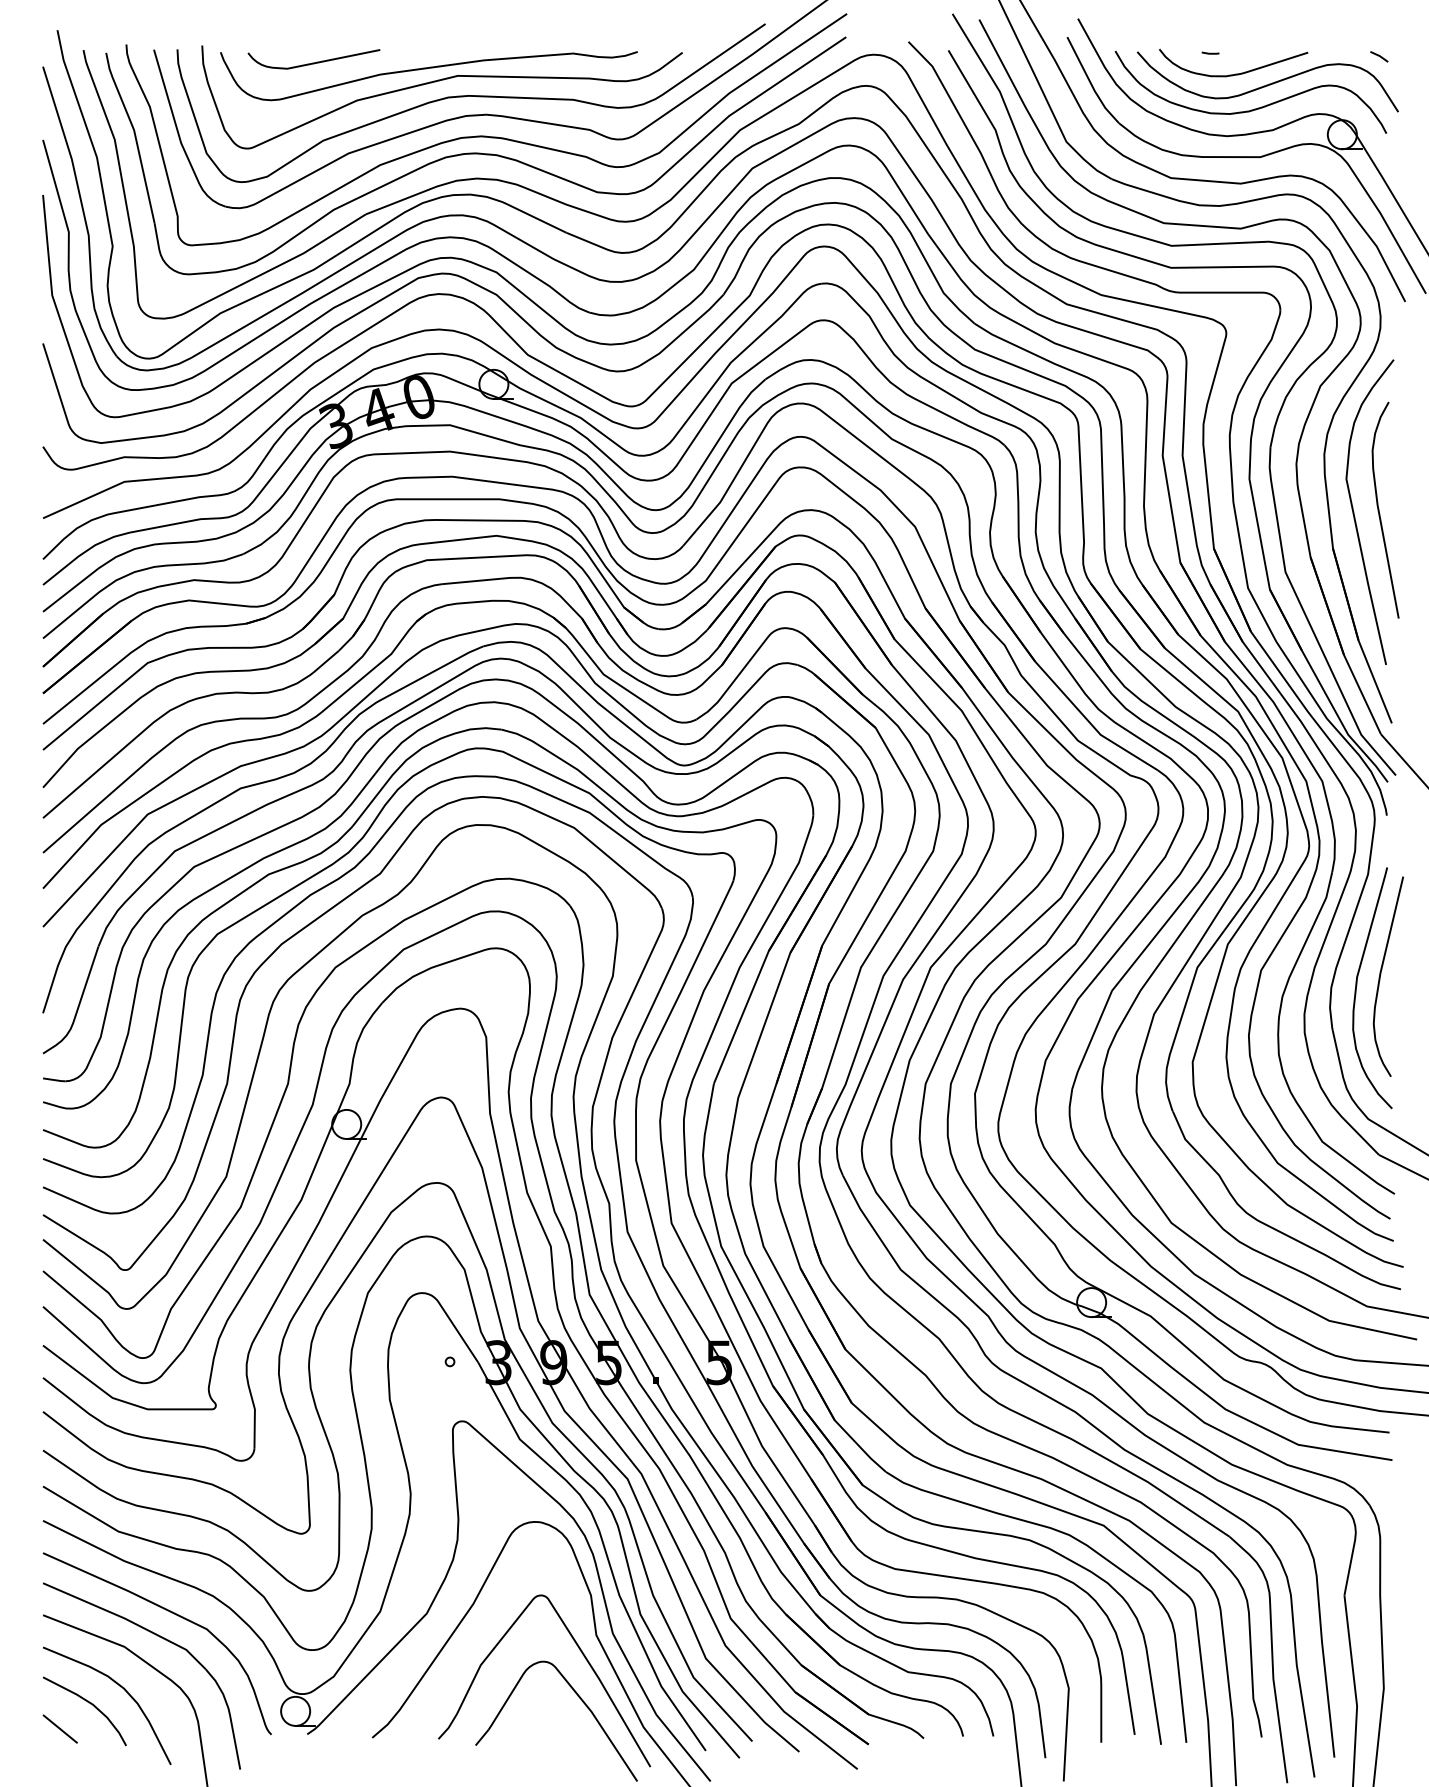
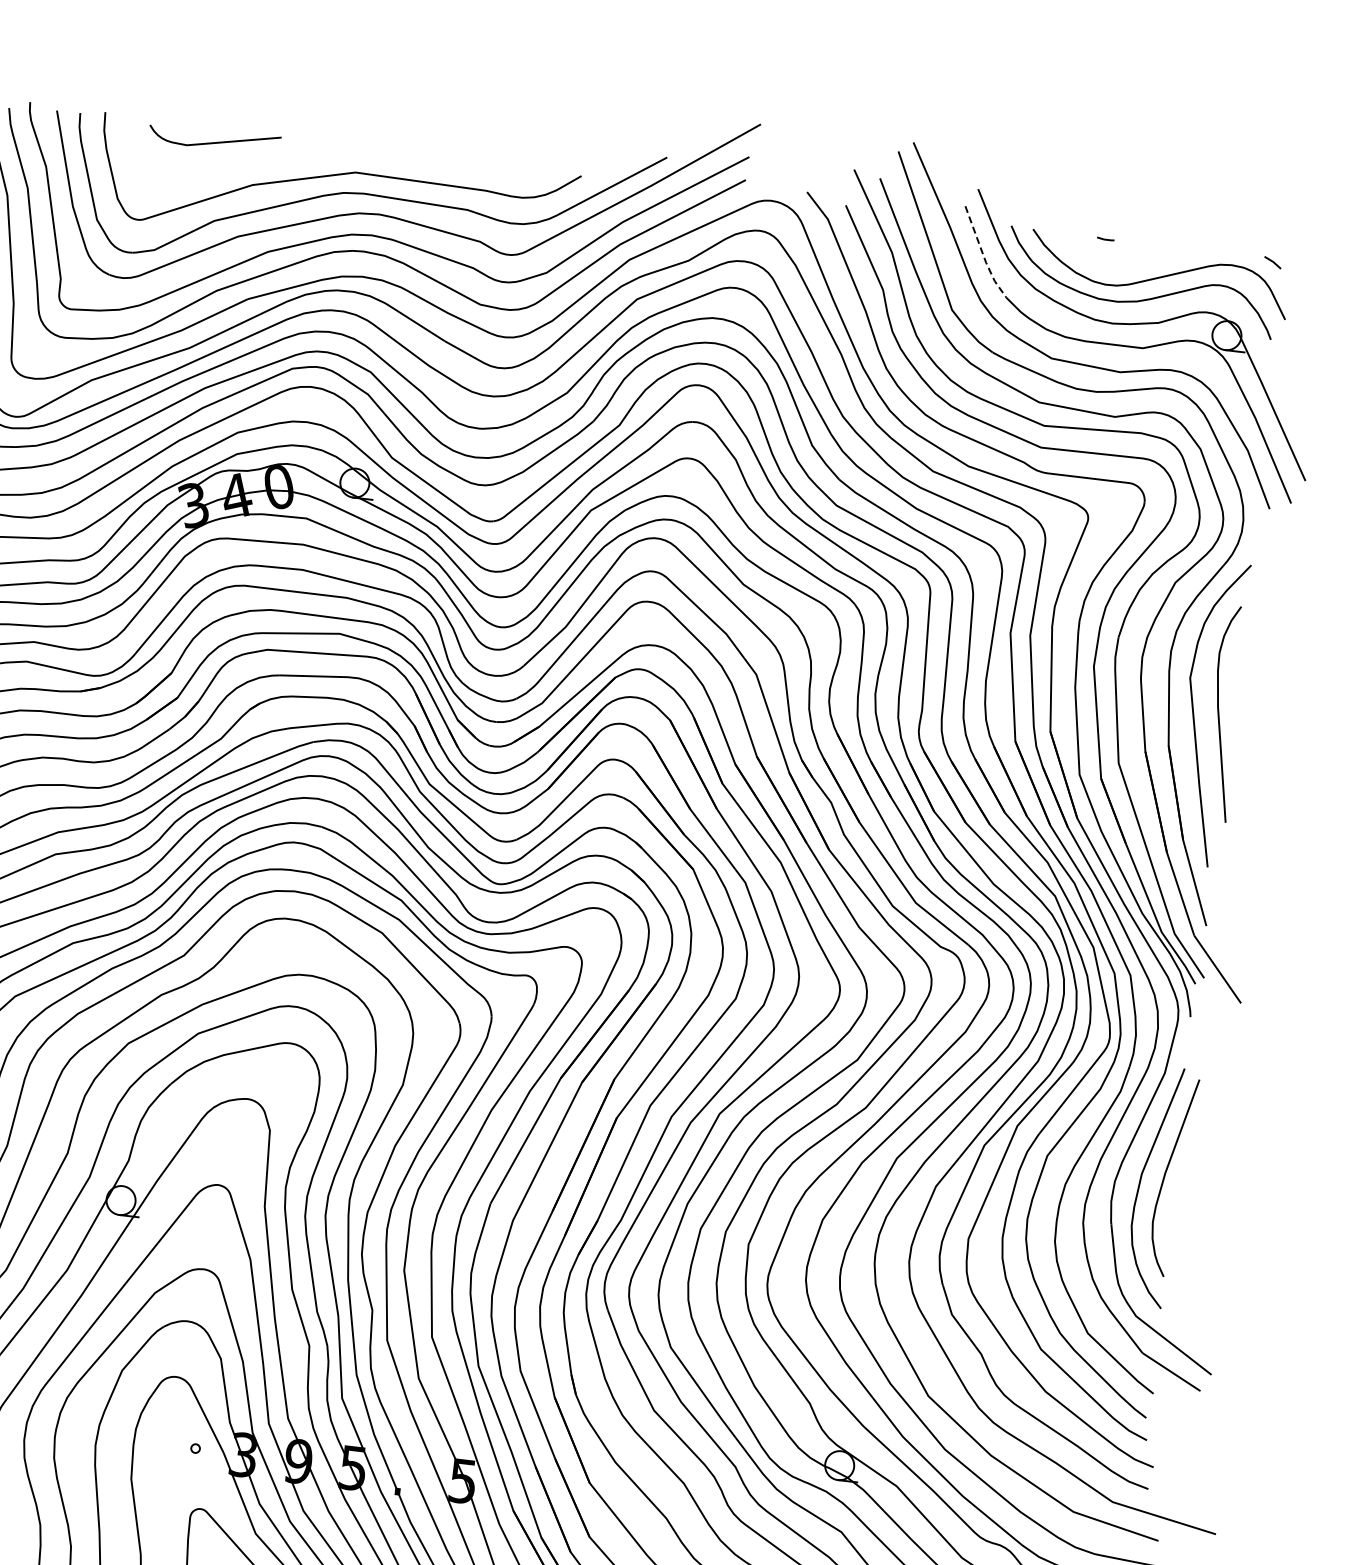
curve: (426, 69) -> (325, 162), removed
curve: (1235, 73) -> (1128, 262), removed
line: (1091, 83) -> (983, 255), solid -> dashed

